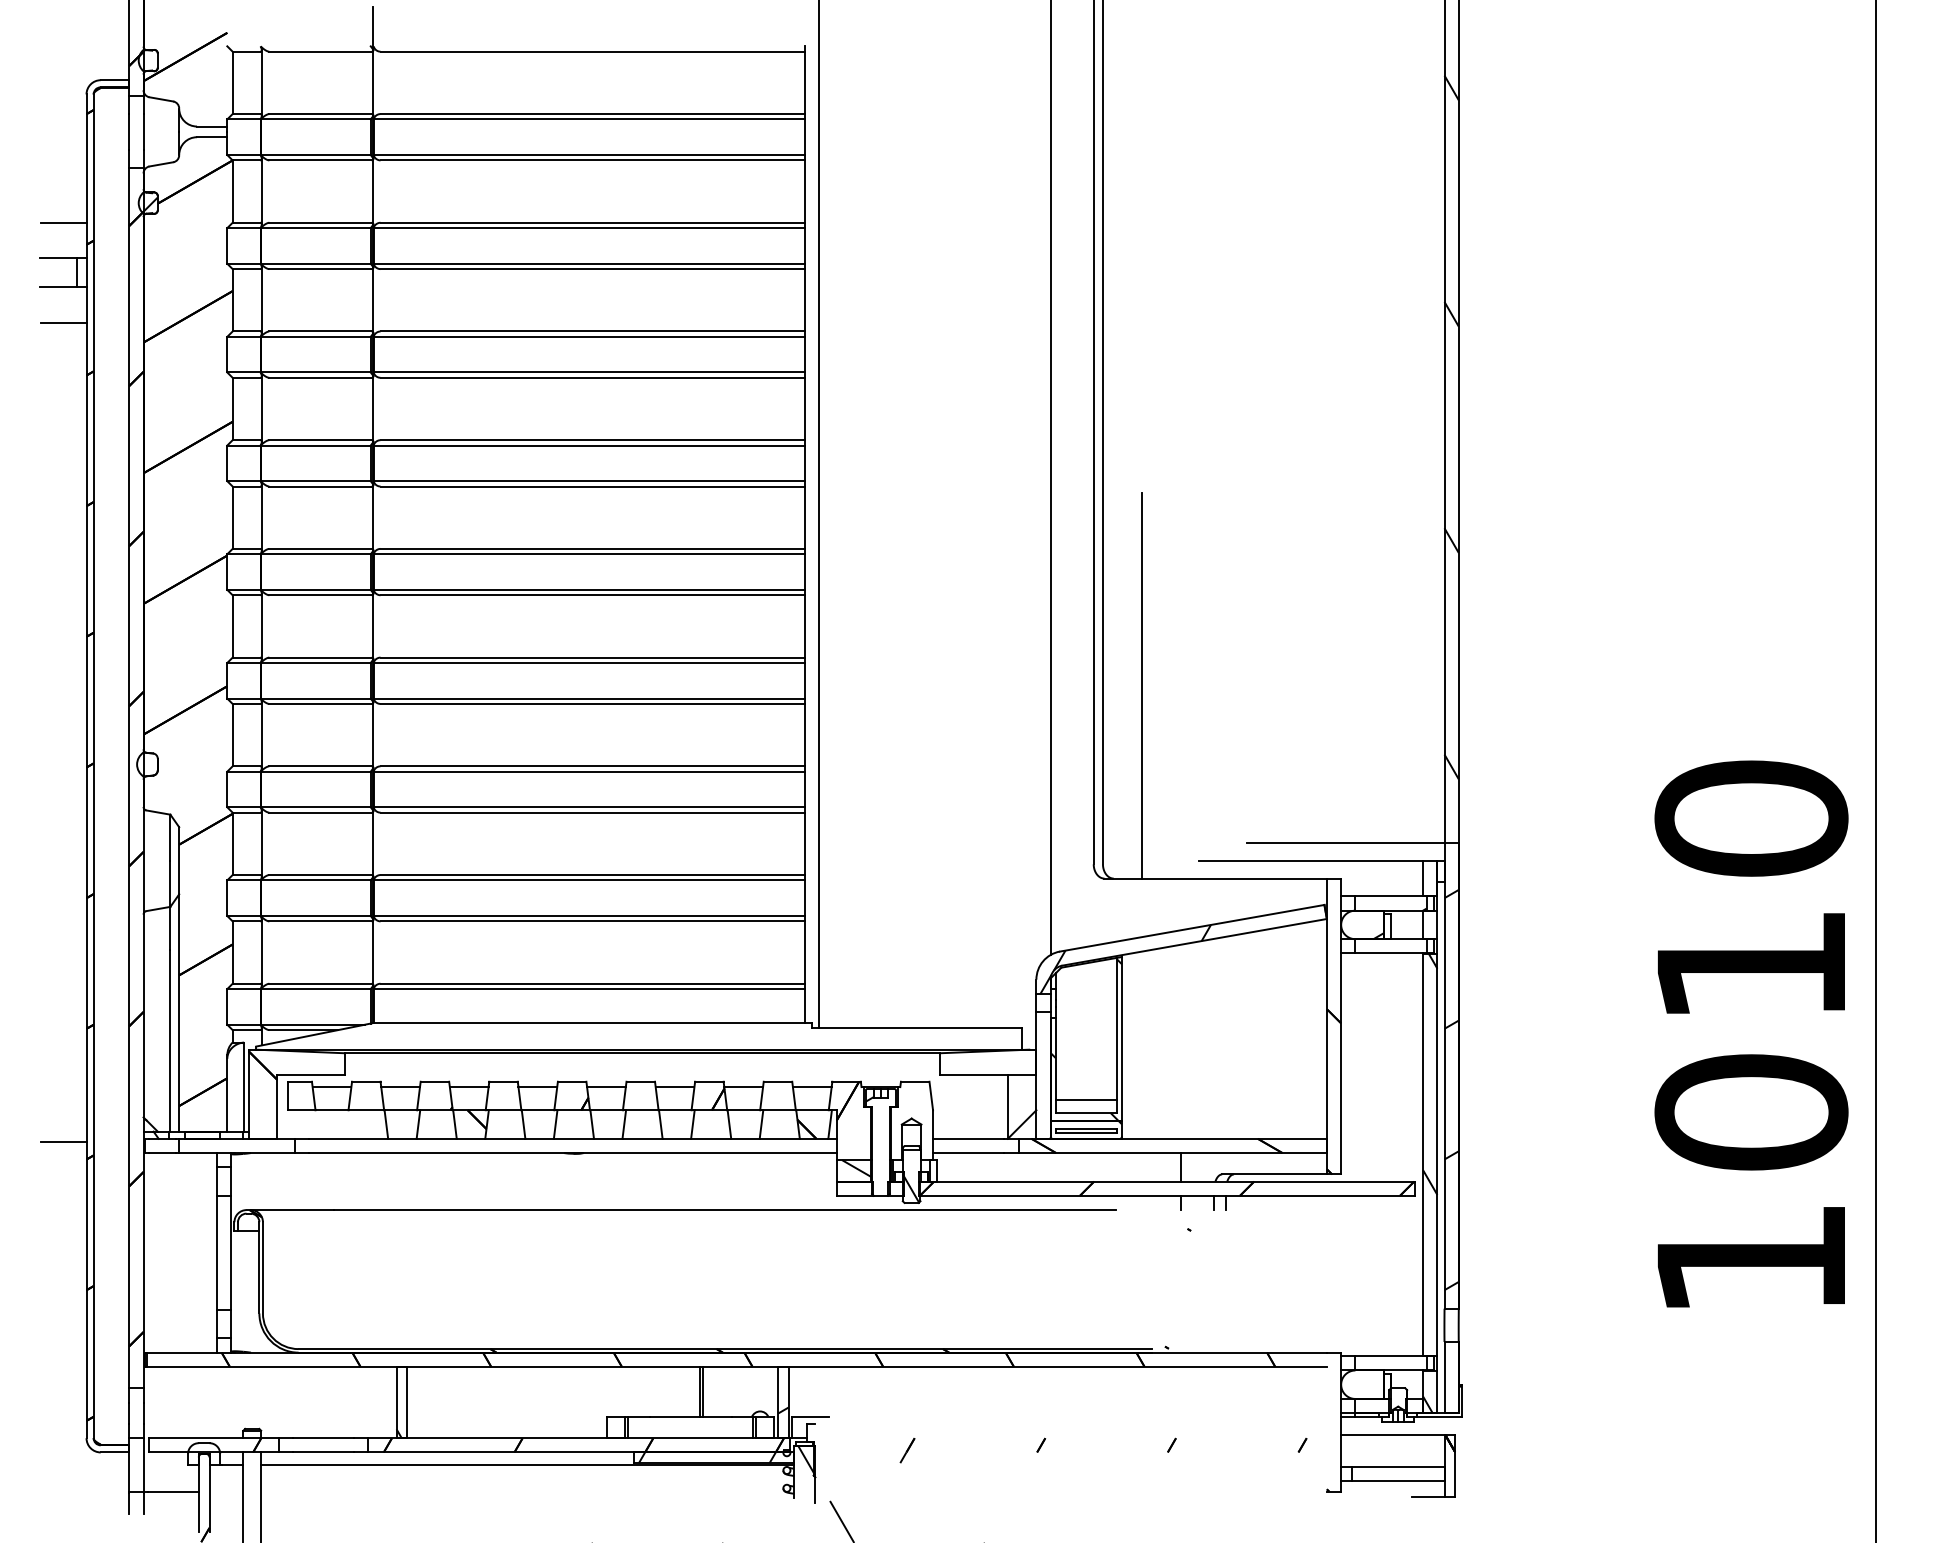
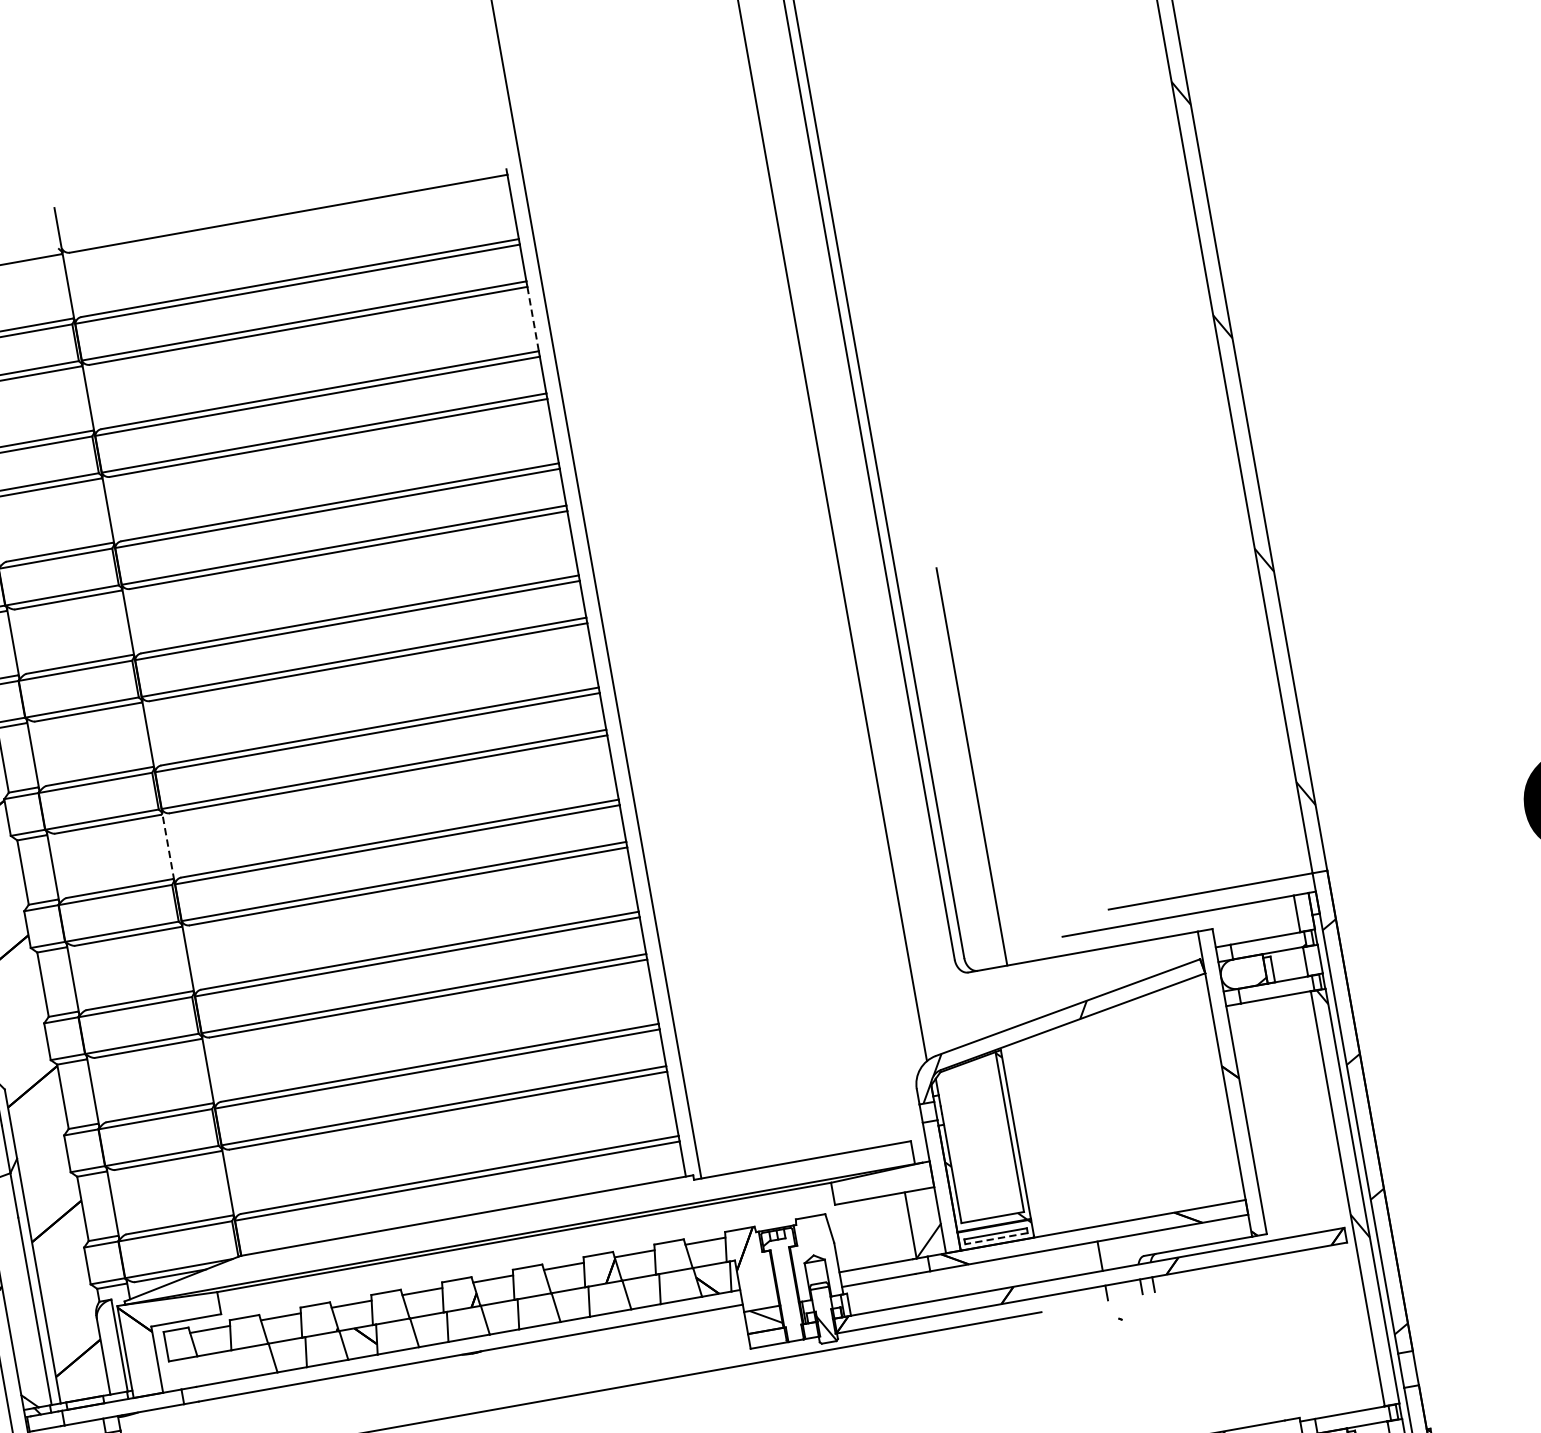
line: (804, 192) -> (533, 320), solid -> dashed
line: (373, 626) -> (168, 846), solid -> dashed
line: (1086, 1100) -> (990, 1204), removed
line: (1085, 1133) -> (995, 1238), solid -> dashed

